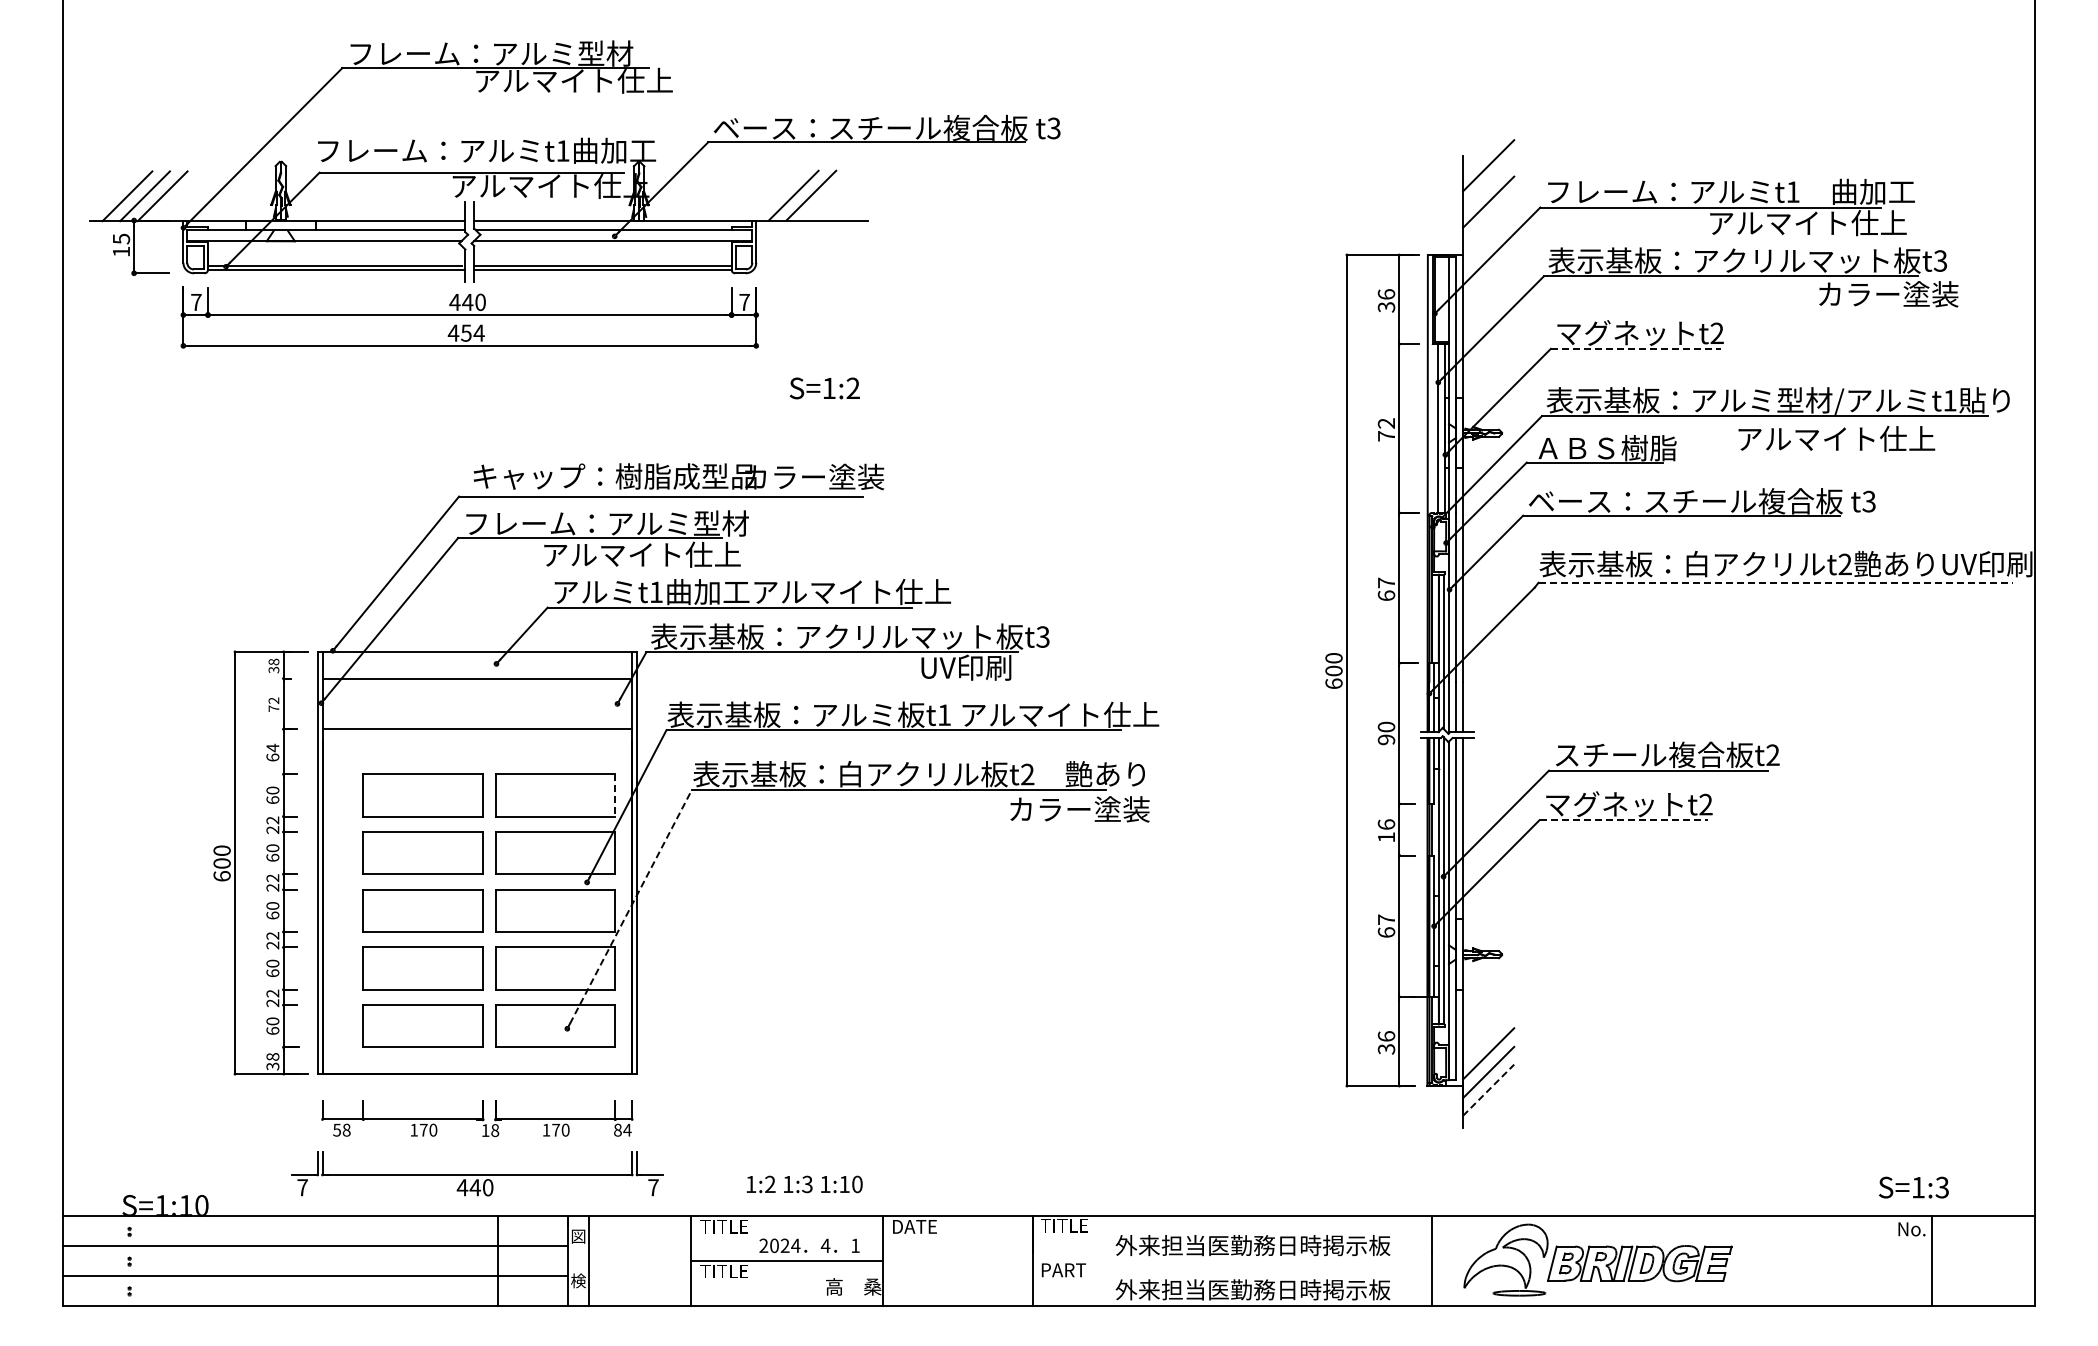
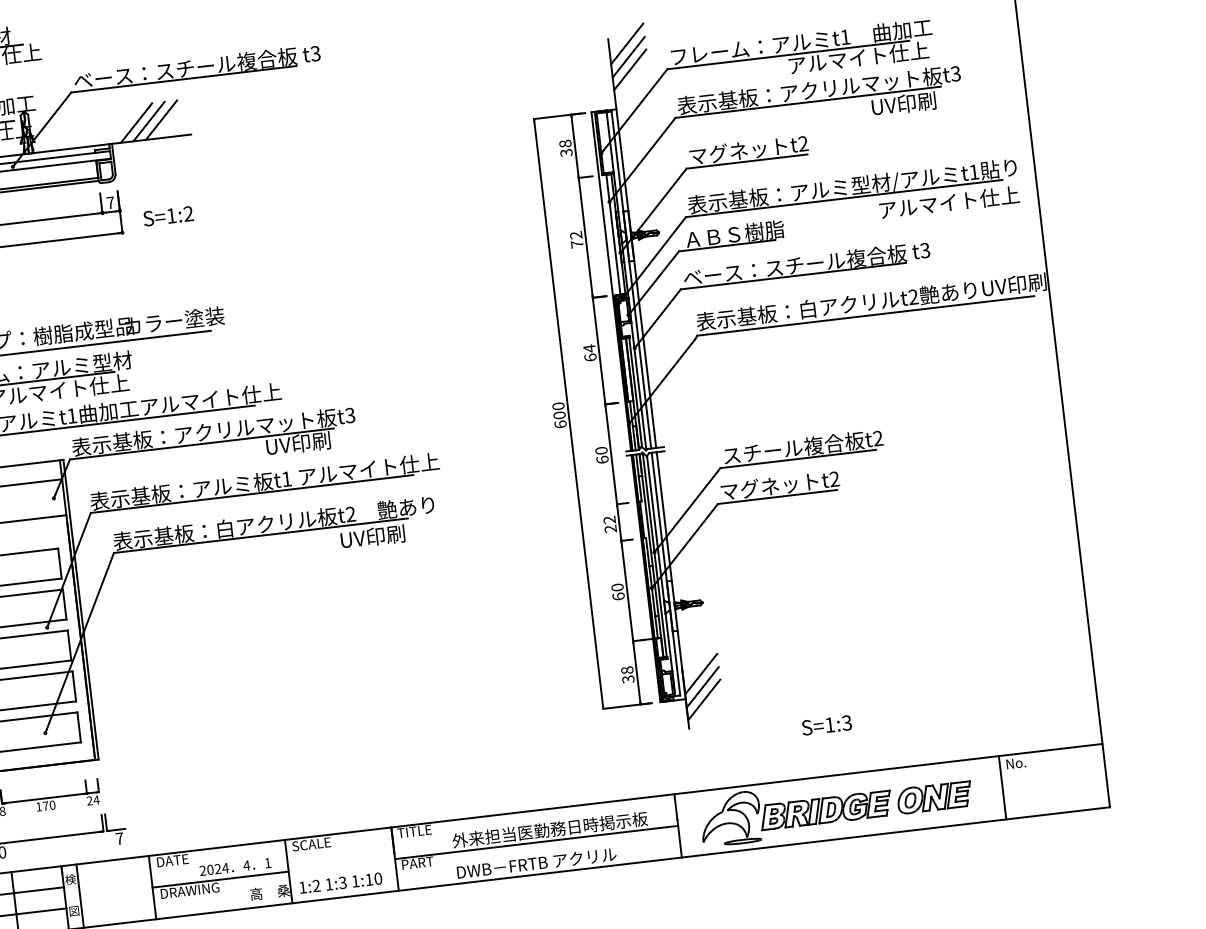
line: (1488, 184) -> (628, 57), added
line: (828, 195) -> (161, 120), added
text: (1386, 294) -> (565, 143), 36 -> 38
text: (1888, 294) -> (921, 101), カラー塗装 -> UV印刷
line: (1636, 348) -> (747, 161), dashed -> solid
text: (824, 388) -> (168, 216), moved
text: (1836, 438) -> (949, 202), moved
text: (1386, 582) -> (589, 348), 67 -> 64
line: (1776, 582) -> (866, 315), dashed -> solid
text: (1386, 739) -> (602, 459), 90 -> 60
line: (615, 795) -> (60, 563), dashed -> solid
text: (1079, 809) -> (390, 534), カラー塗装 -> UV印刷
line: (1623, 820) -> (777, 497), dashed -> solid
text: (1386, 830) -> (610, 524), 16 -> 22
line: (631, 906) -> (80, 641), dashed -> solid
text: (1386, 919) -> (617, 587), 67 -> 60
text: (1386, 1036) -> (627, 670), 36 -> 38
line: (1488, 1089) -> (704, 699), dashed -> solid
text: (617, 1129) -> (89, 800), 84 -> 24
text: (804, 1184) -> (340, 883), moved
text: (1913, 1187) -> (826, 725), moved
text: (723, 1226) -> (172, 860), TITLE -> DATE
text: (919, 1226) -> (311, 844), DATE -> SCALE
text: (578, 1236) -> (70, 879), 図 -> 検
line: (1231, 1260) -> (535, 842), added
line: (1932, 1260) -> (1002, 787), moved
part: (1792, 1263) -> (934, 797), added
text: (741, 1271) -> (189, 890), TITLE -> DRAWING
text: (578, 1280) -> (74, 910), 検 -> 図
text: (1252, 1289) -> (553, 861), 外来担当医勤務日時掲示板 -> DWB－FRTB アクリル

